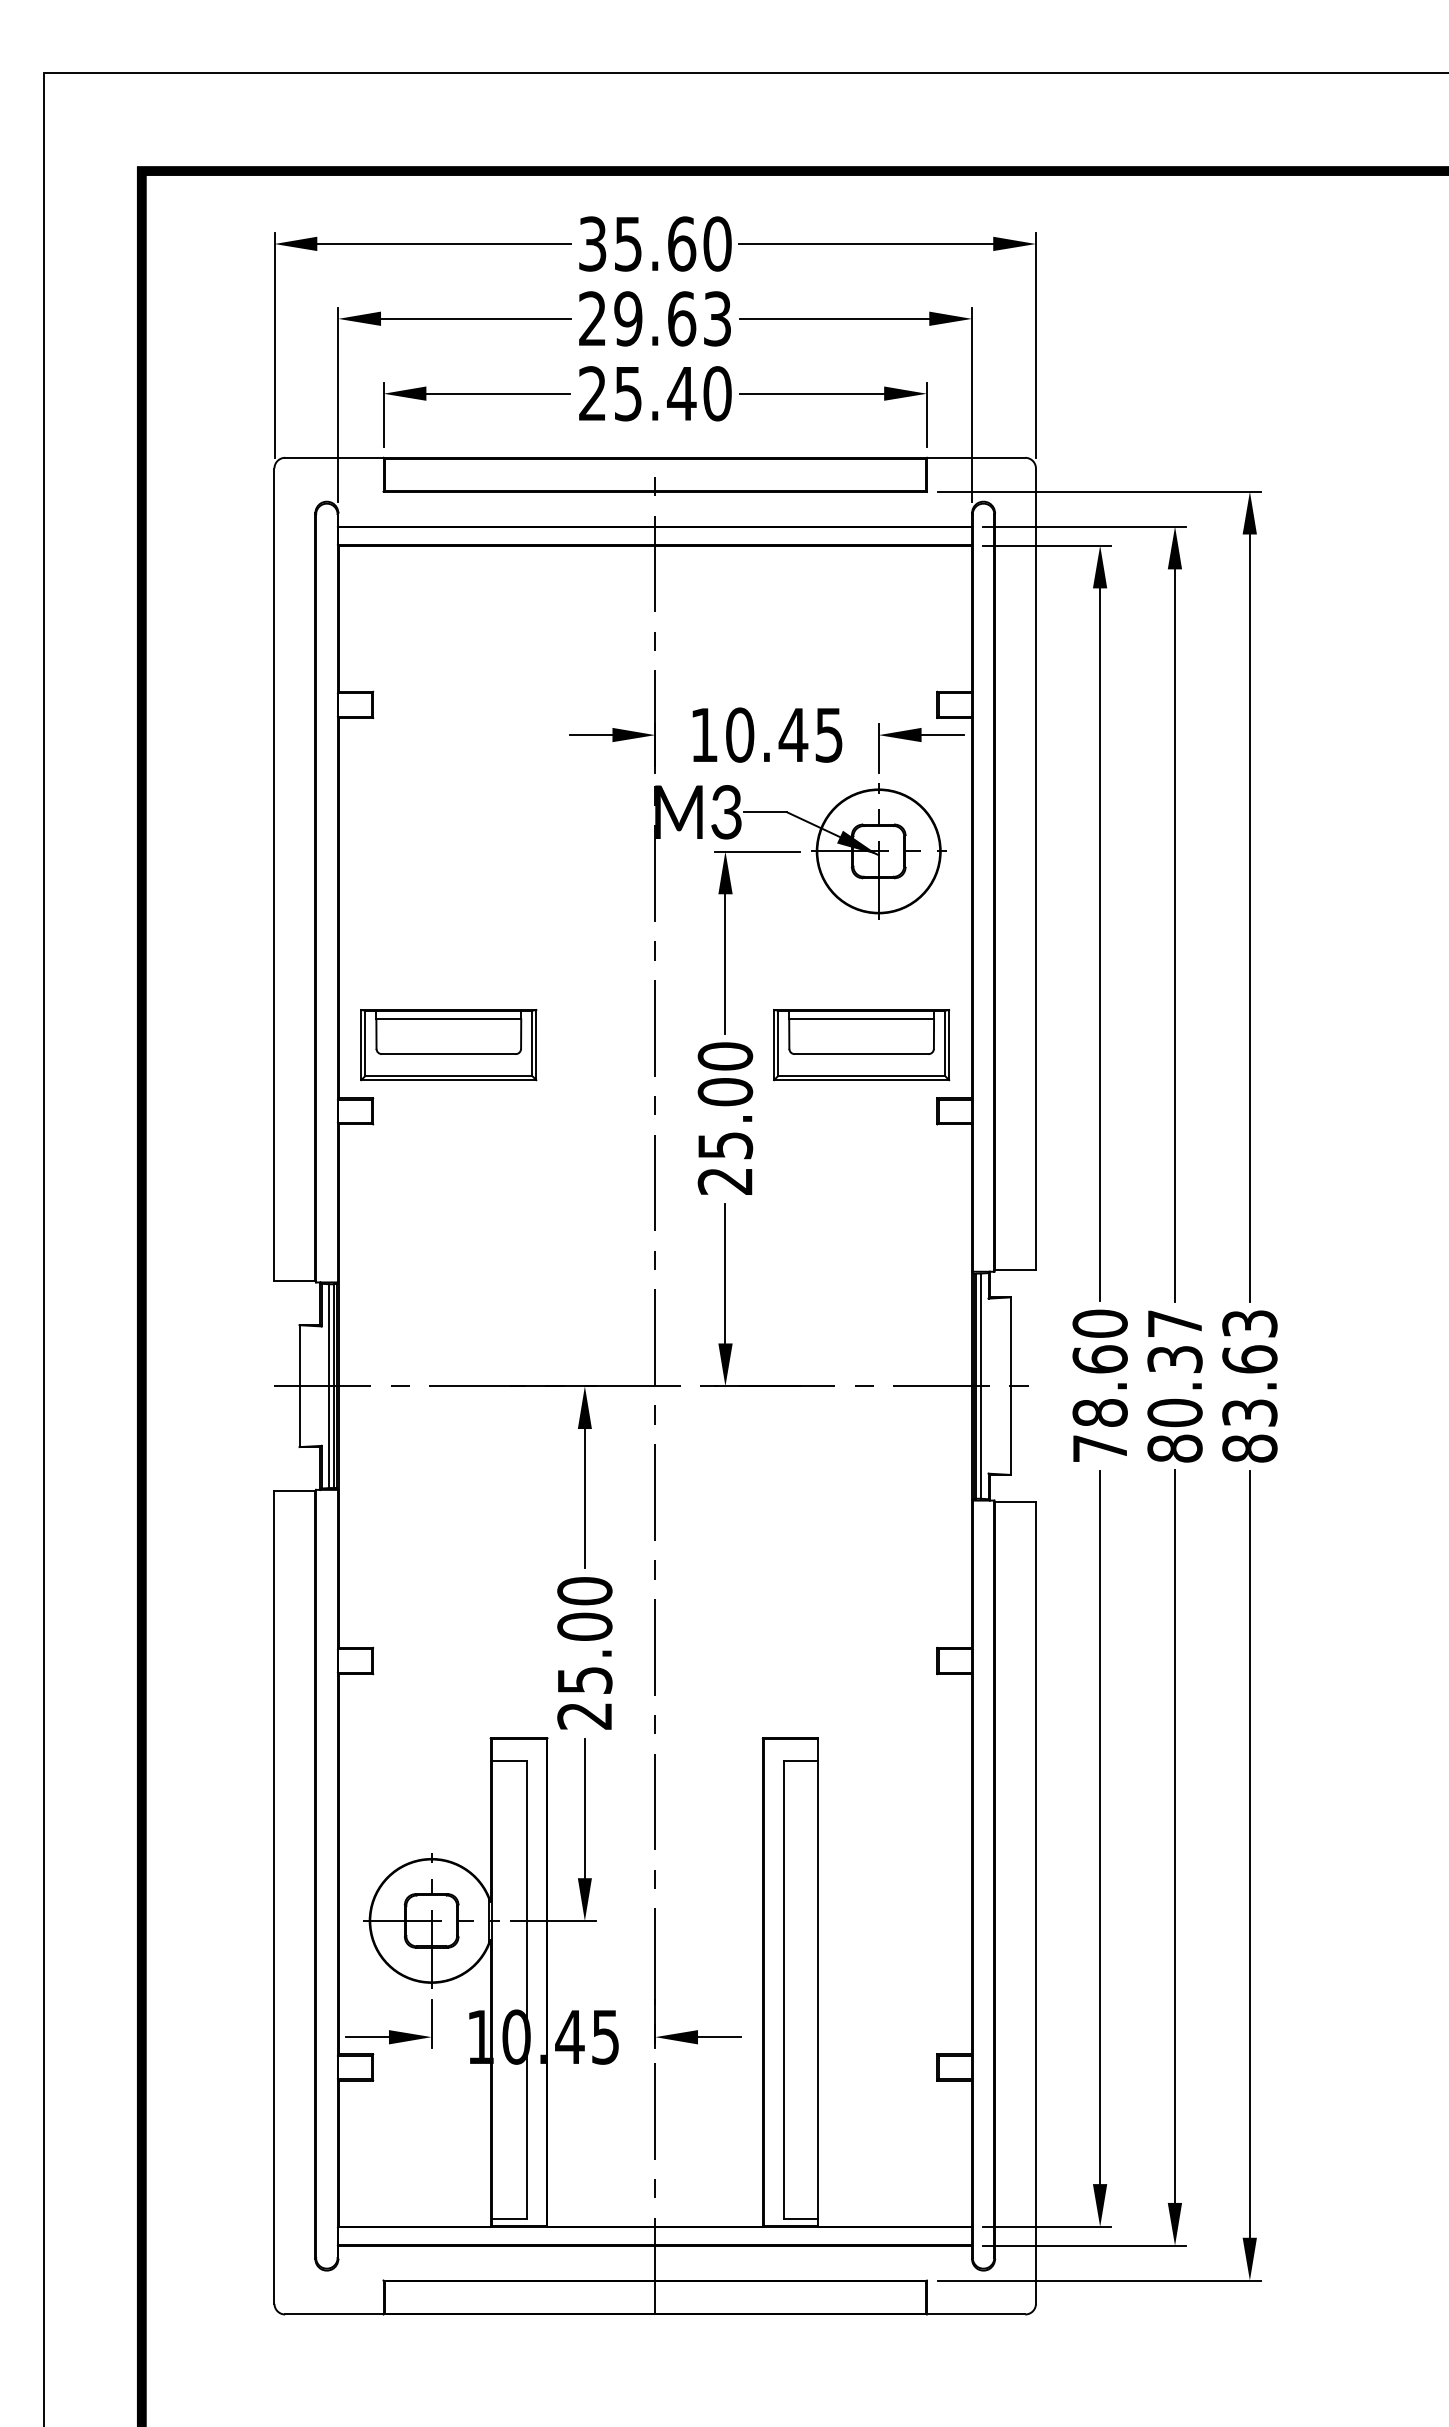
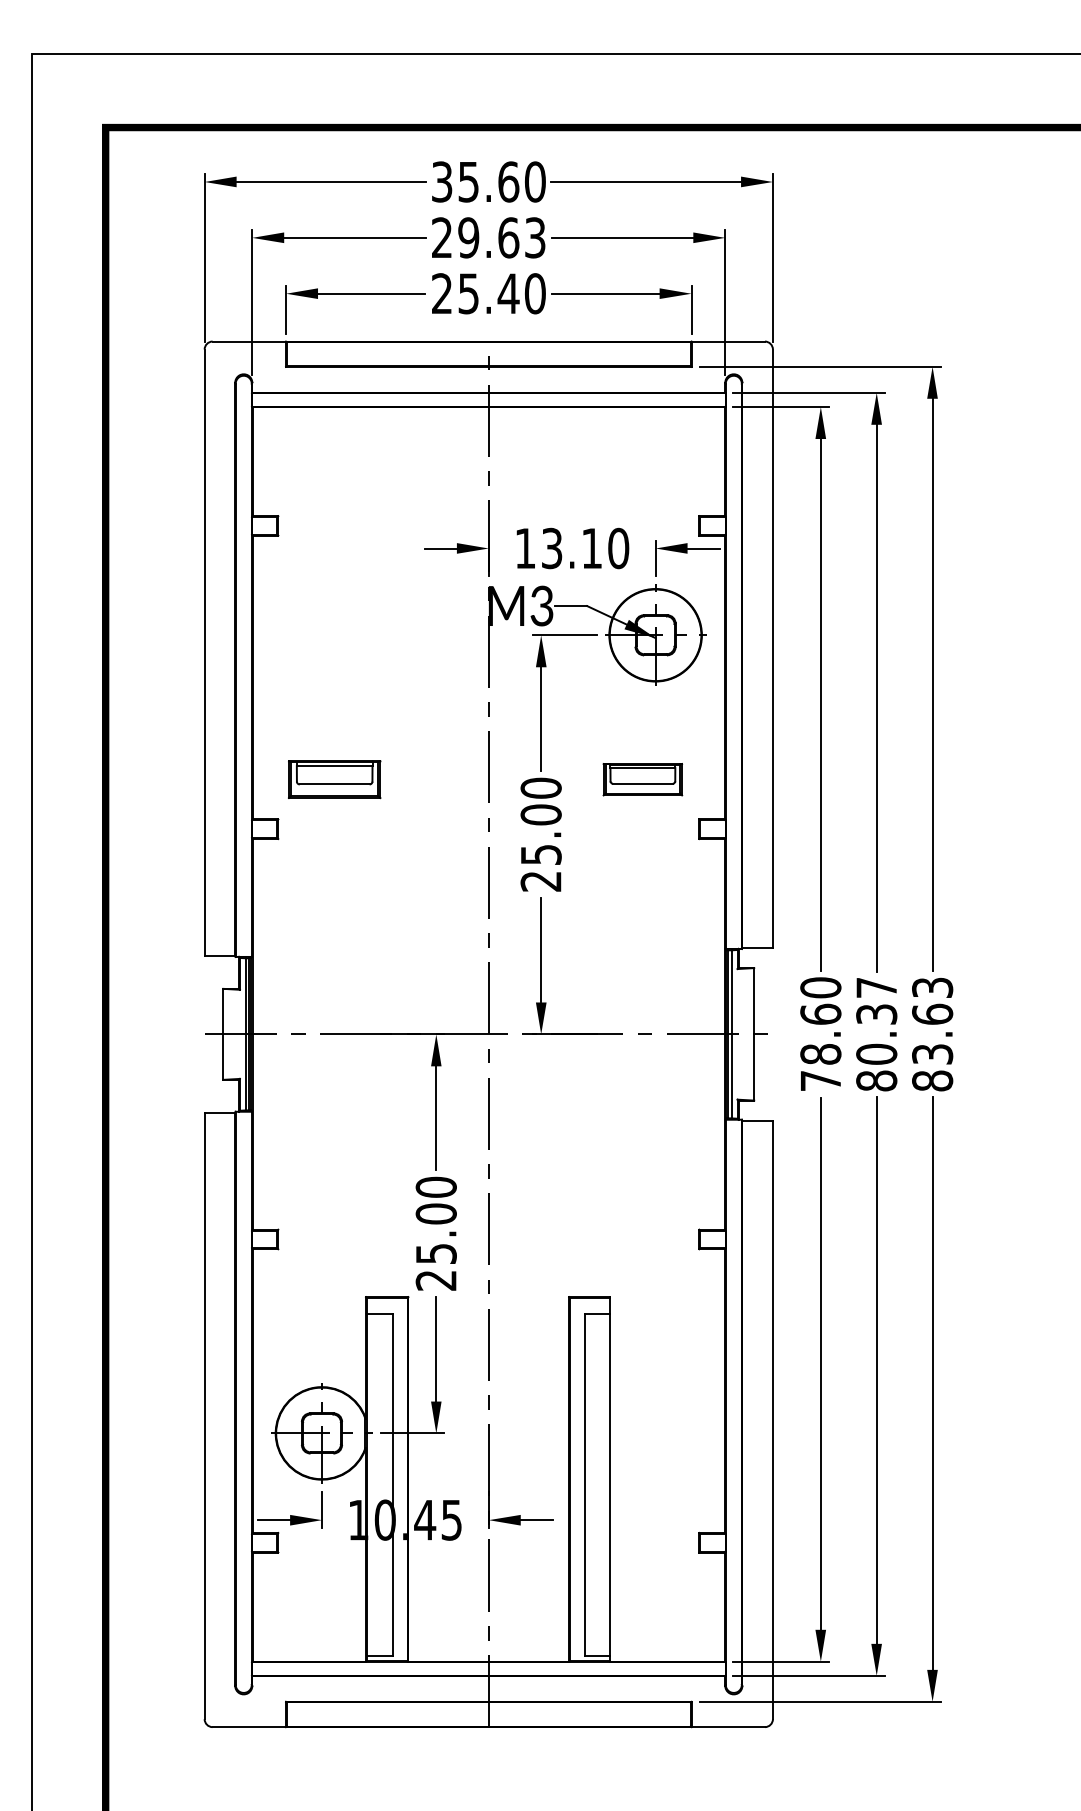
text: (784, 735) -> (585, 548), 10.45 -> 13.10
part: (448, 1044) -> (334, 779), size x0.7
part: (861, 1044) -> (642, 779), size x0.6

